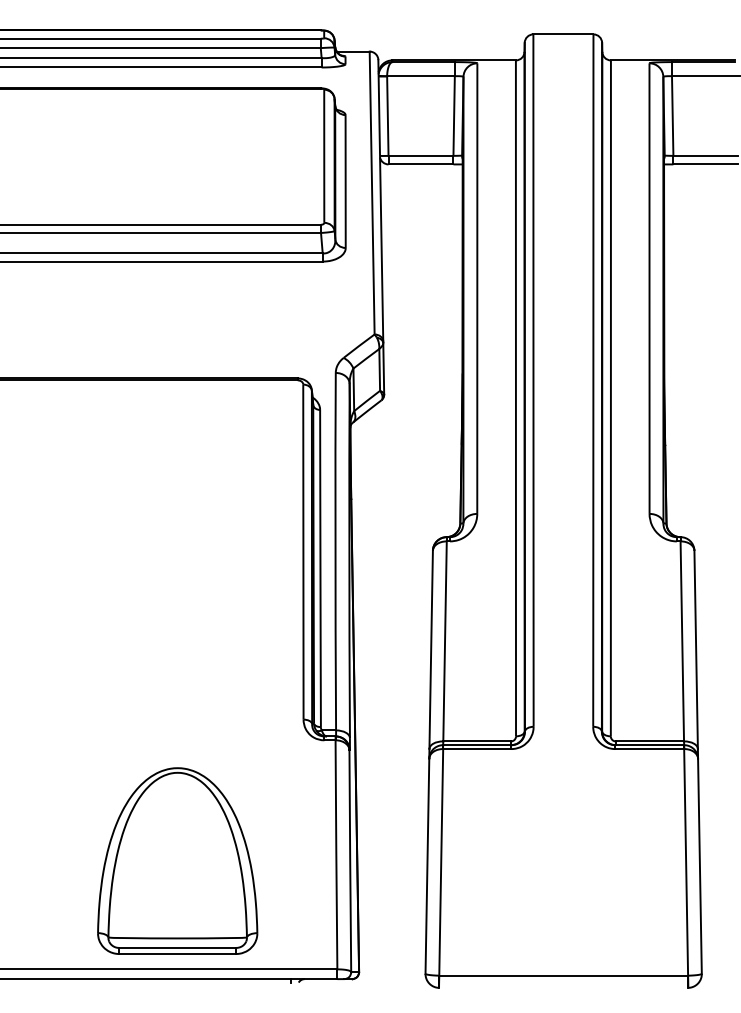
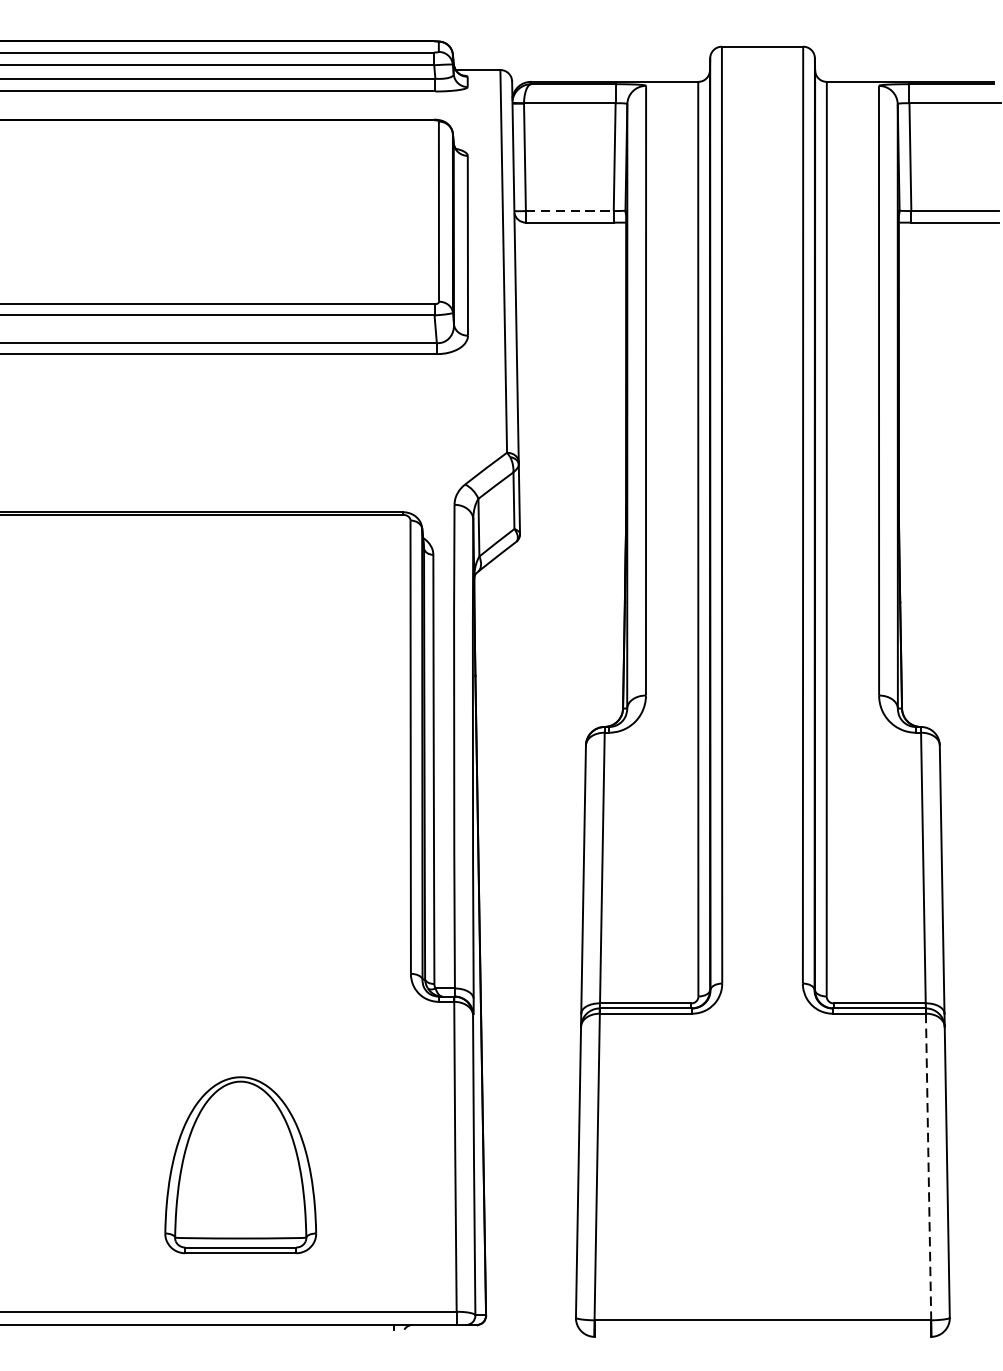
line: (421, 155) -> (570, 210), solid -> dashed
part: (177, 860) -> (240, 1164), size x0.7
line: (686, 862) -> (929, 1167), solid -> dashed

